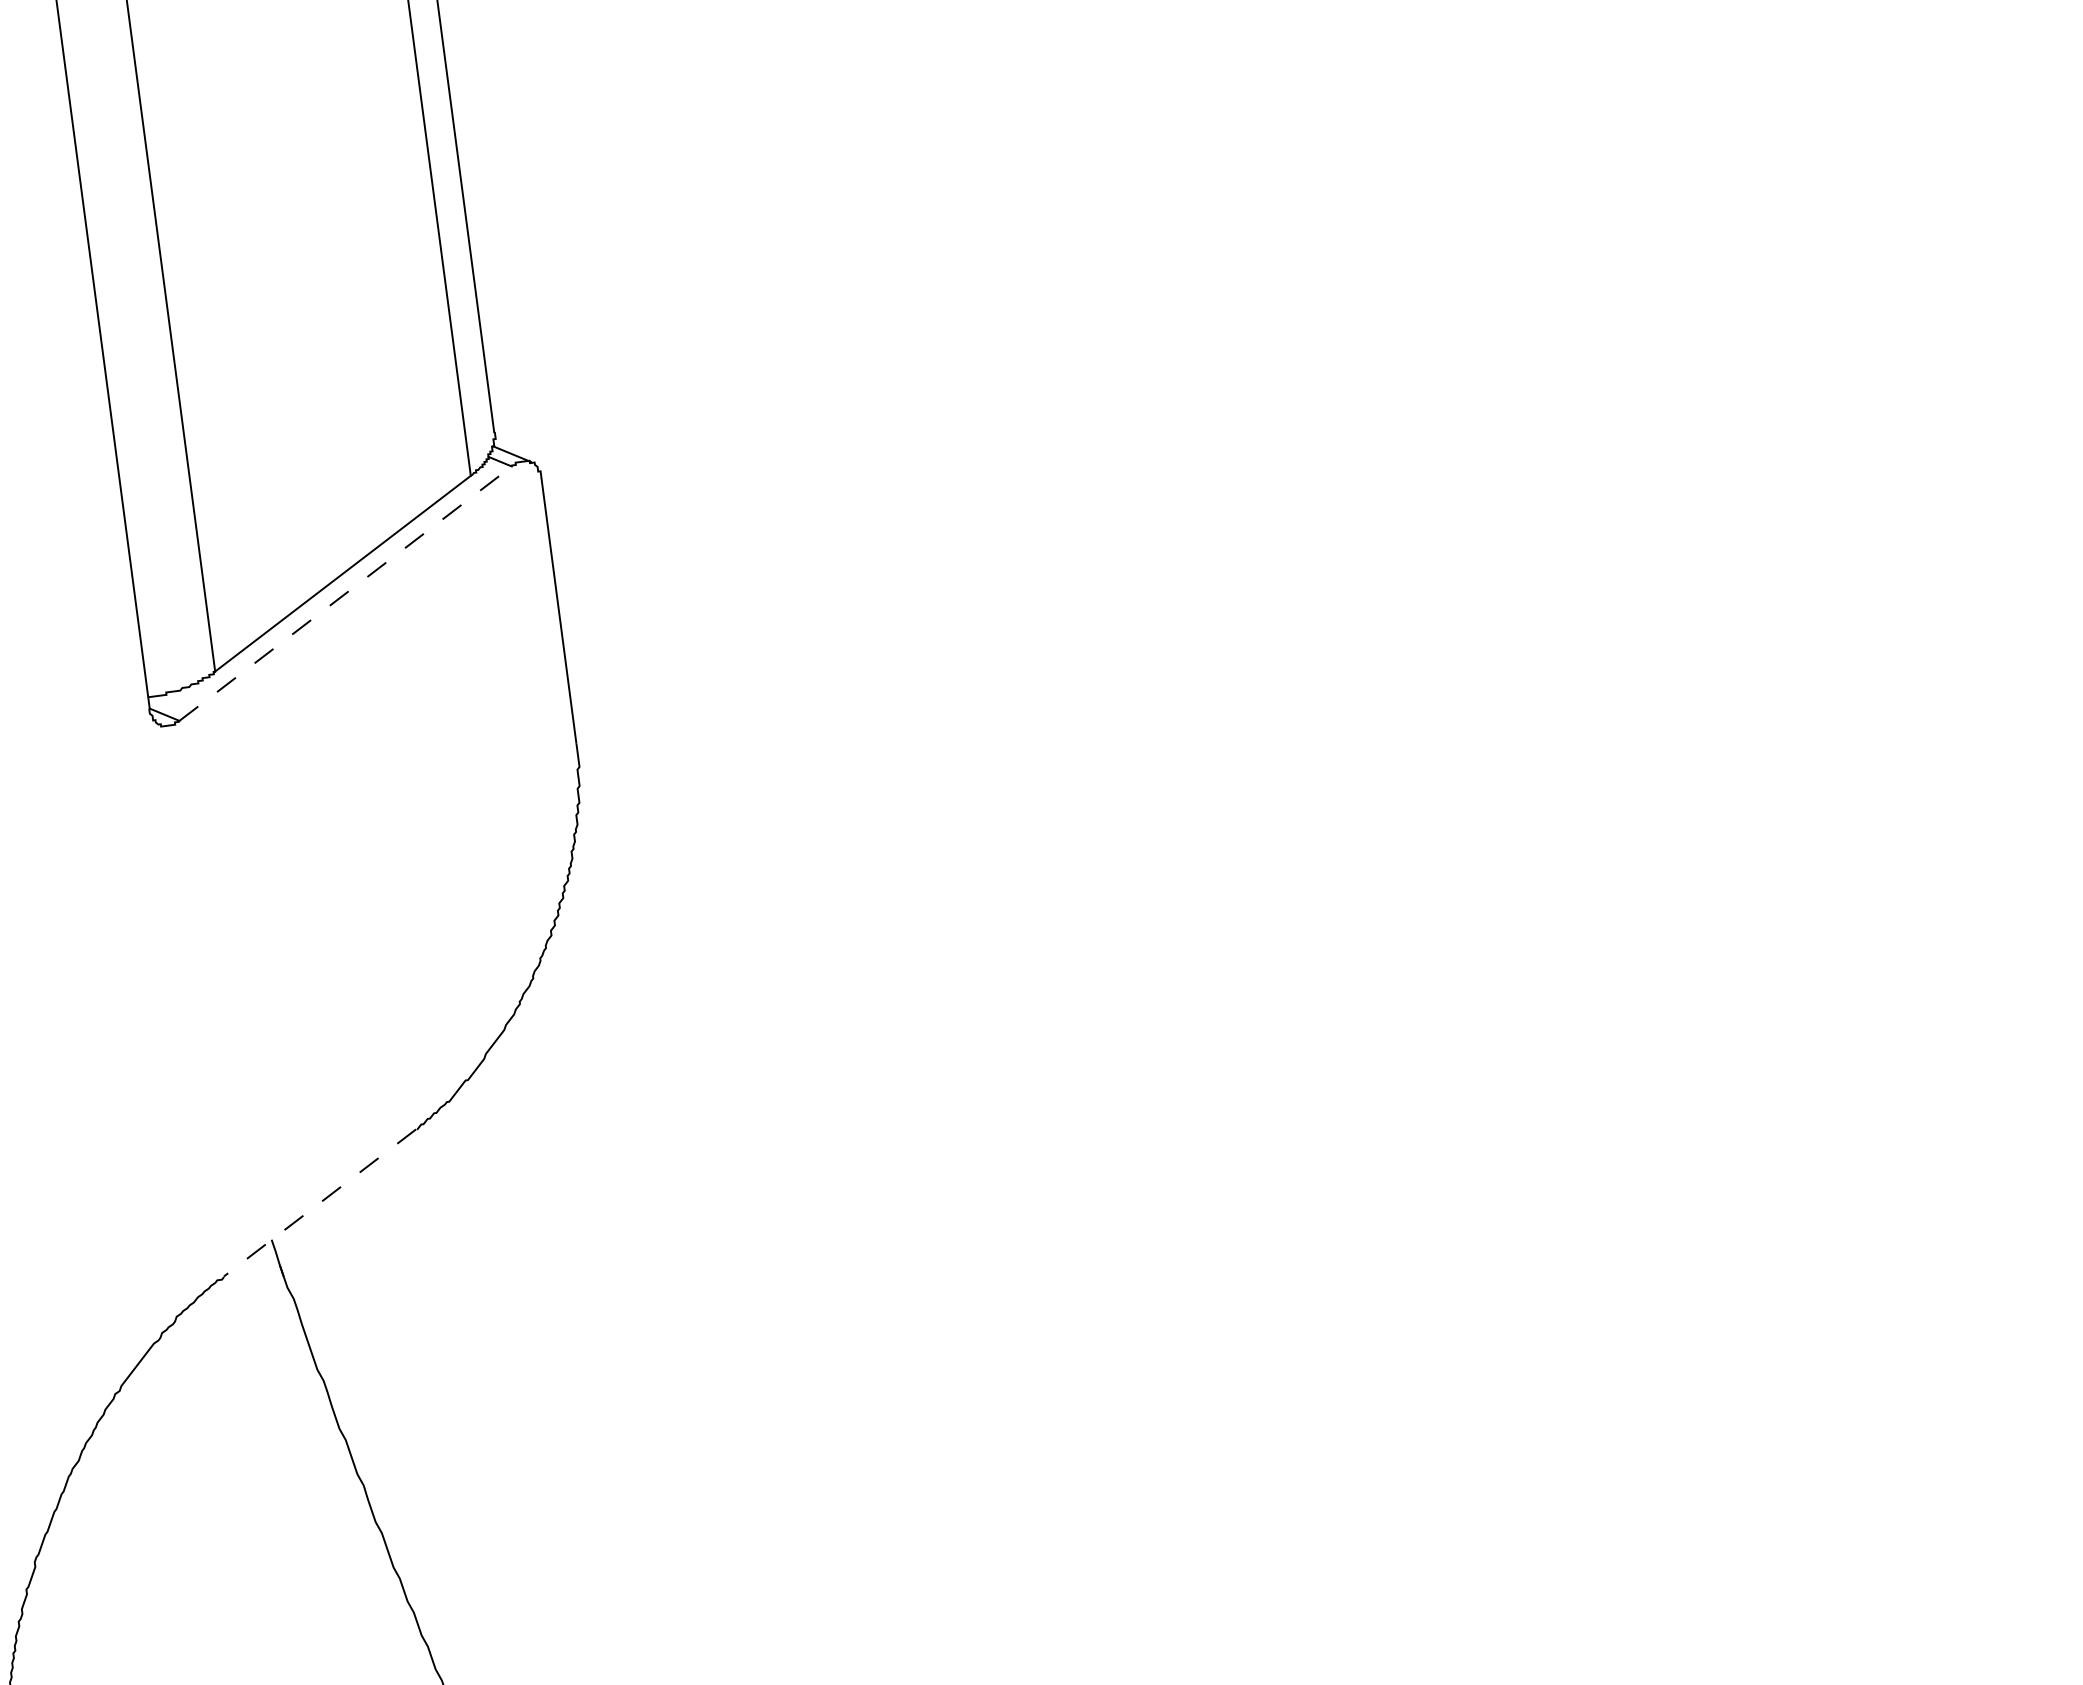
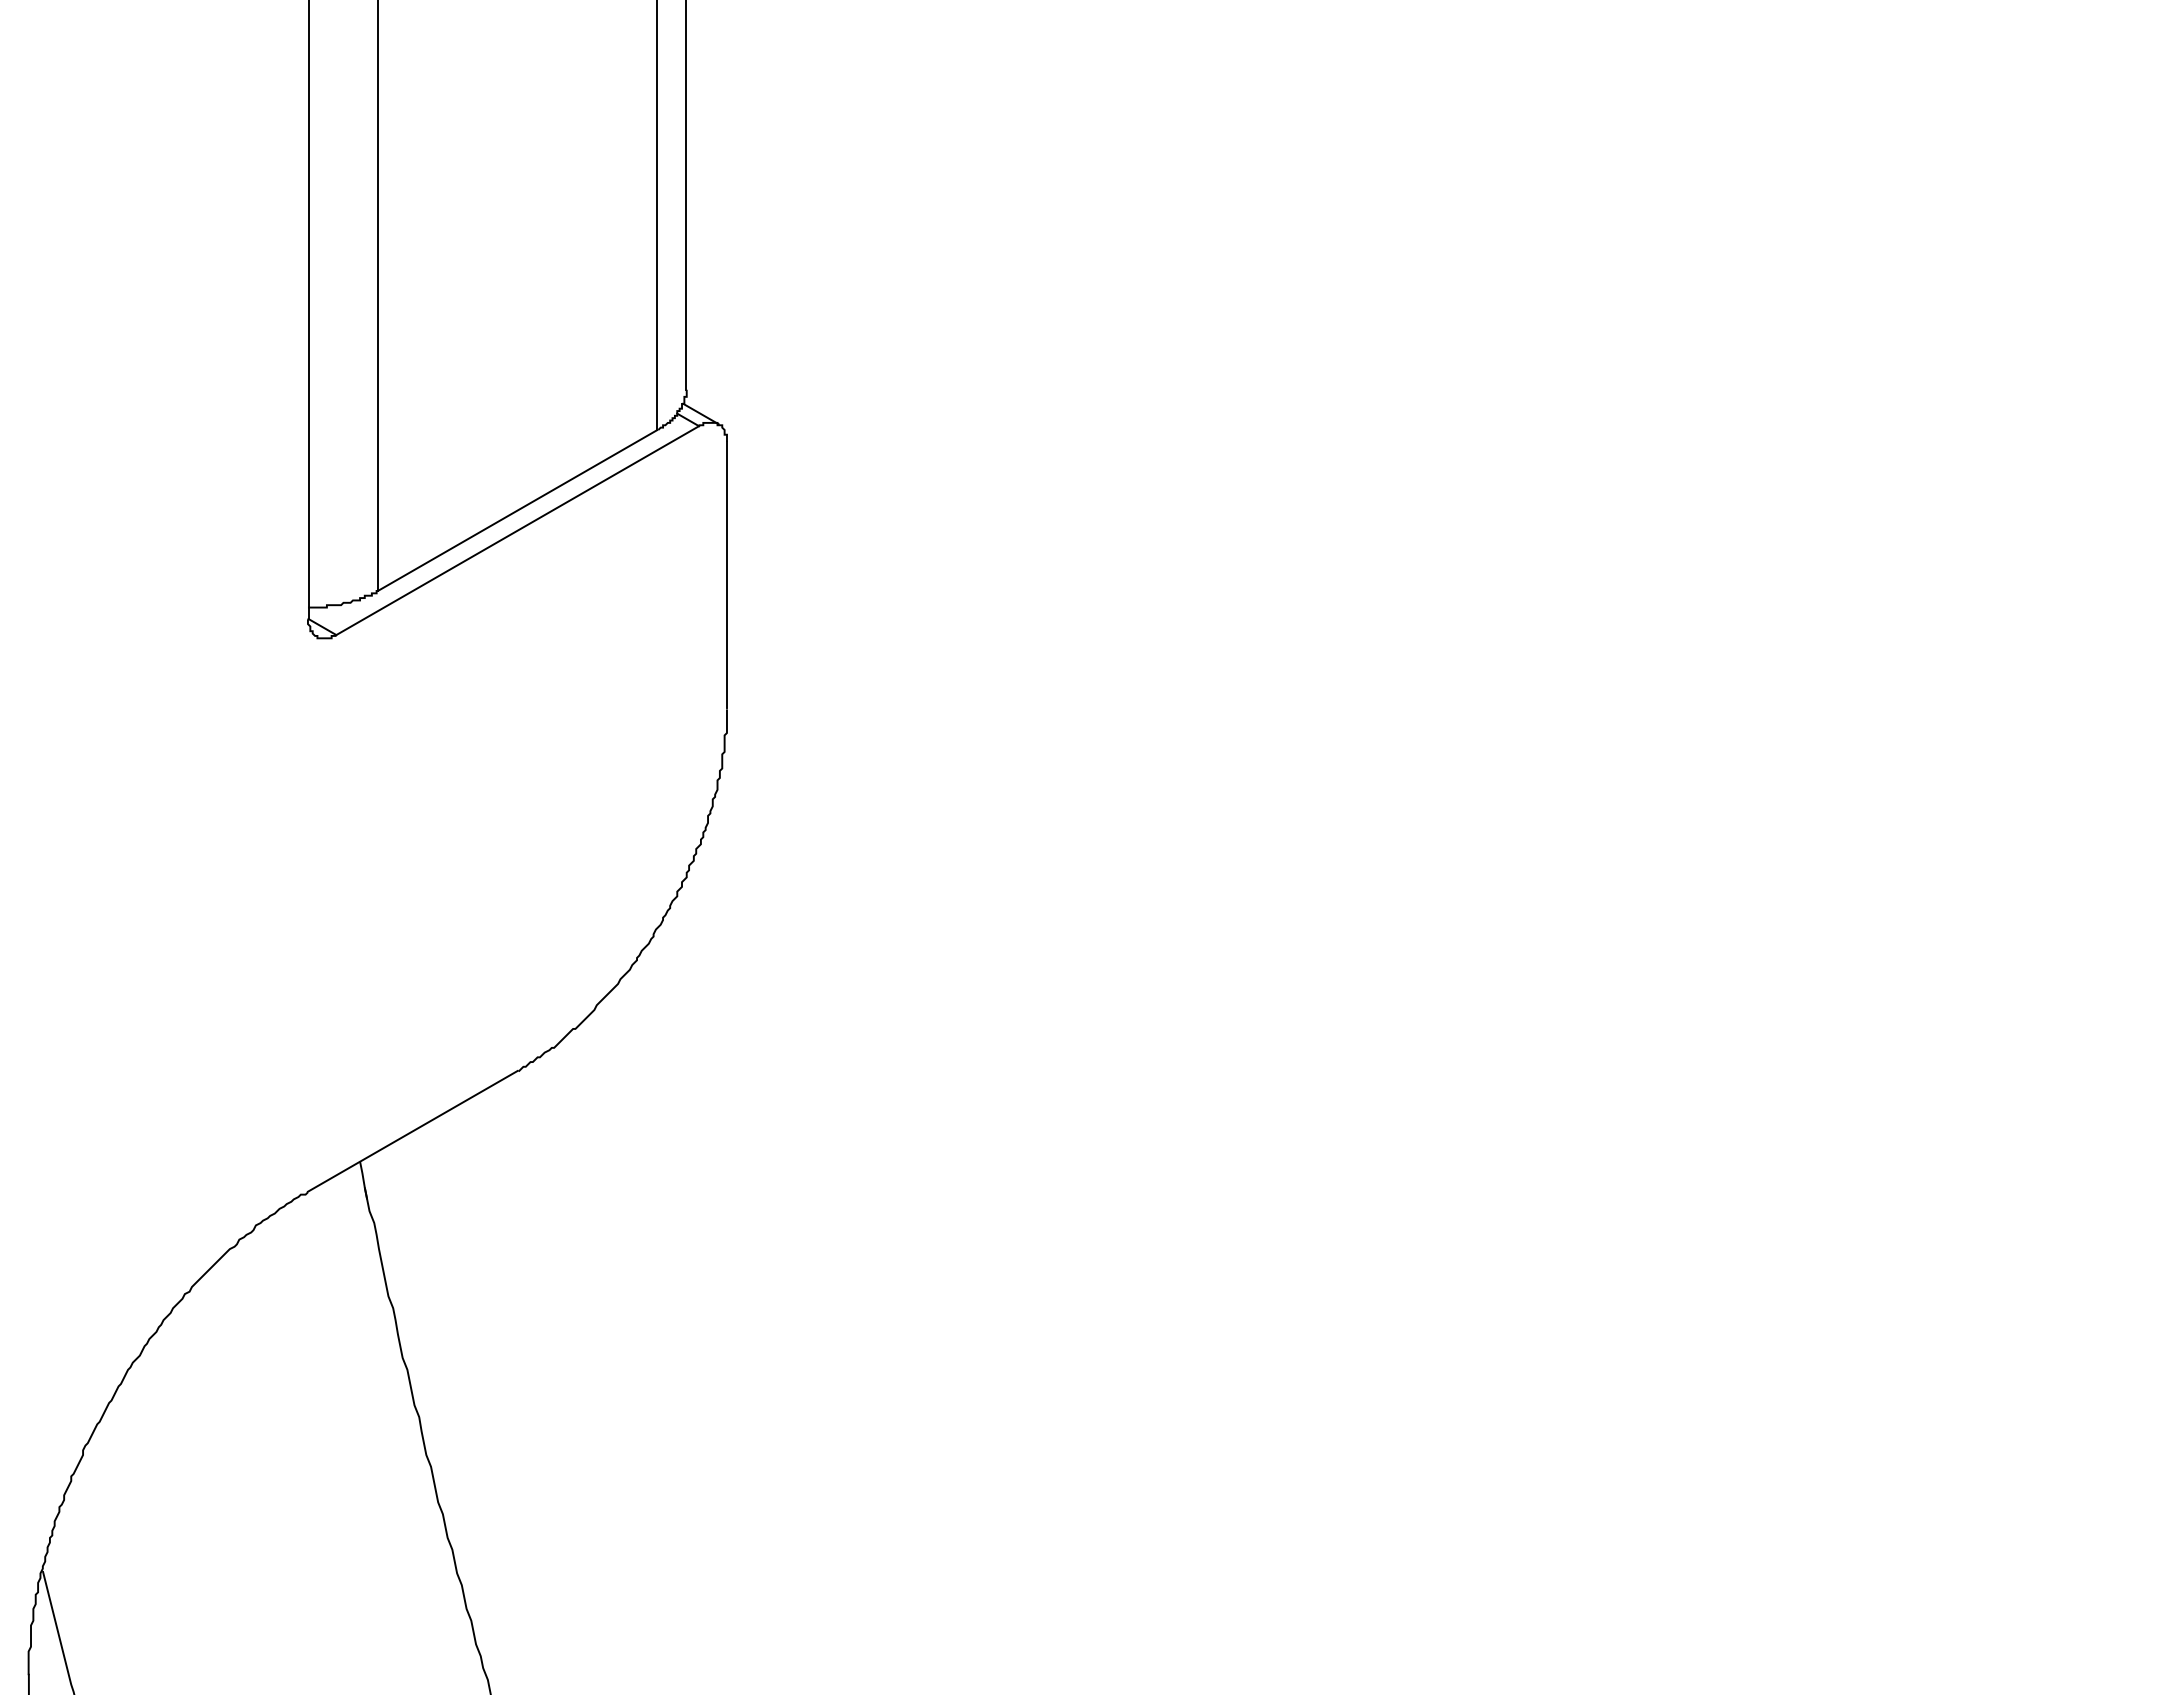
line: (346, 593) -> (518, 530), dashed -> solid
line: (319, 1203) -> (412, 1131), dashed -> solid

